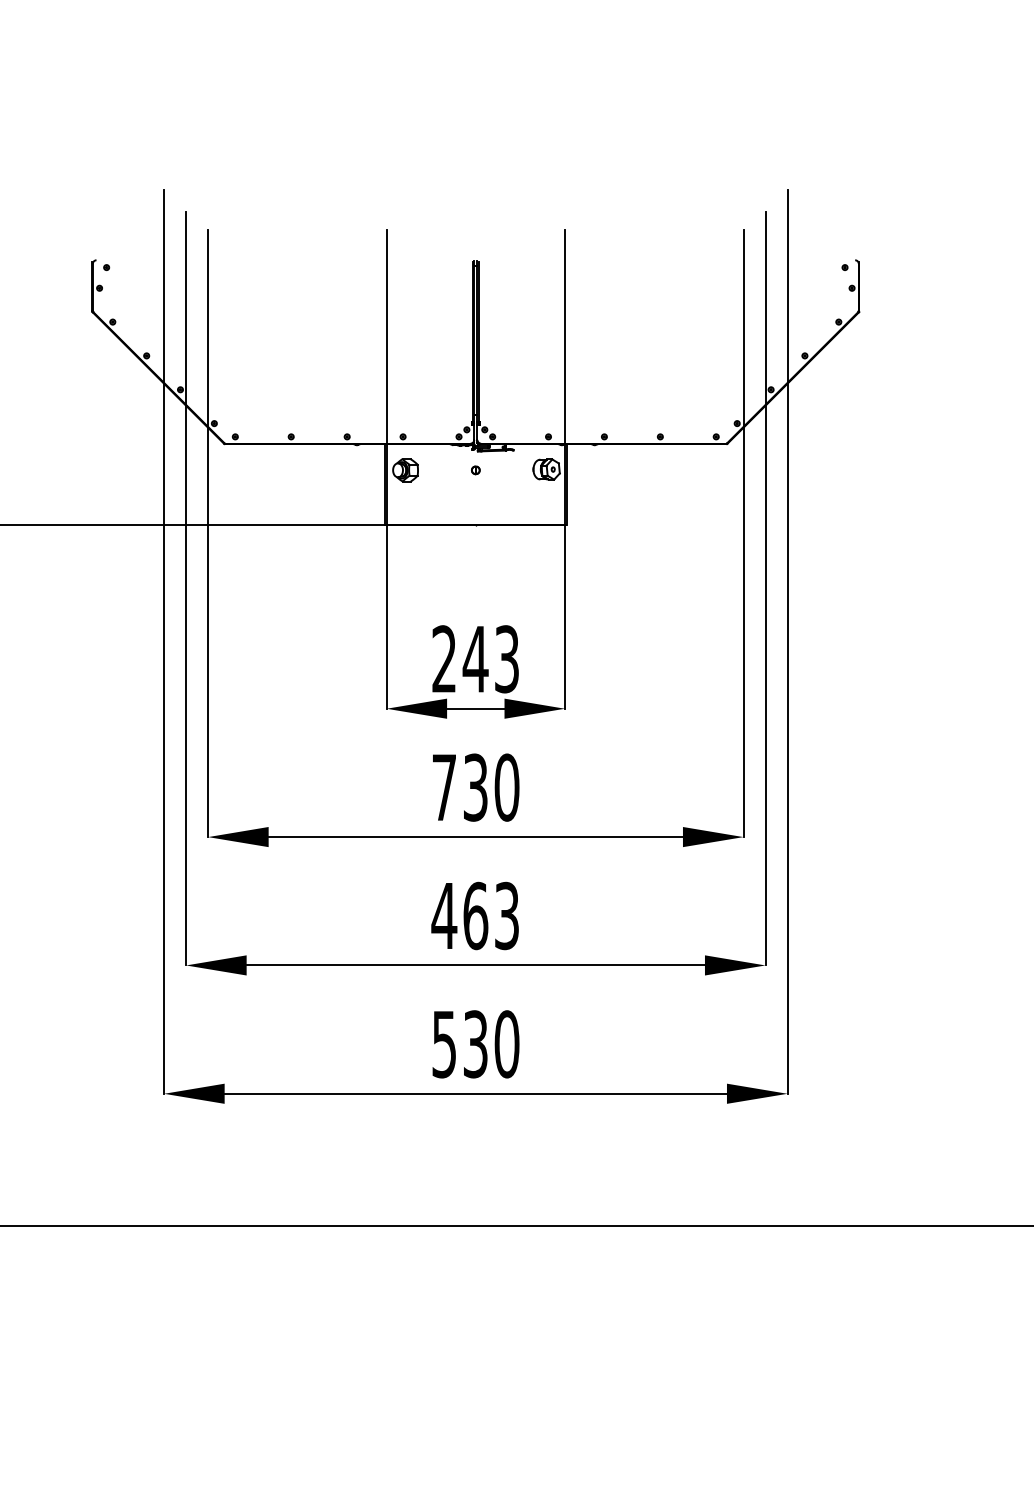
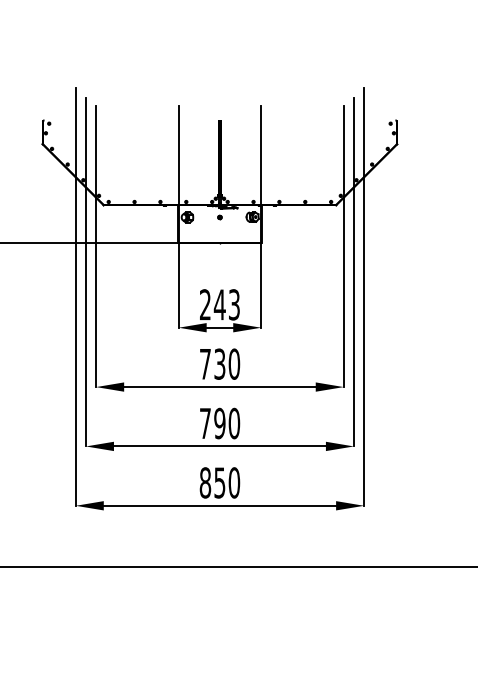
text: (474, 915) -> (219, 423), 463 -> 790
text: (459, 1043) -> (212, 482), 530 -> 850

